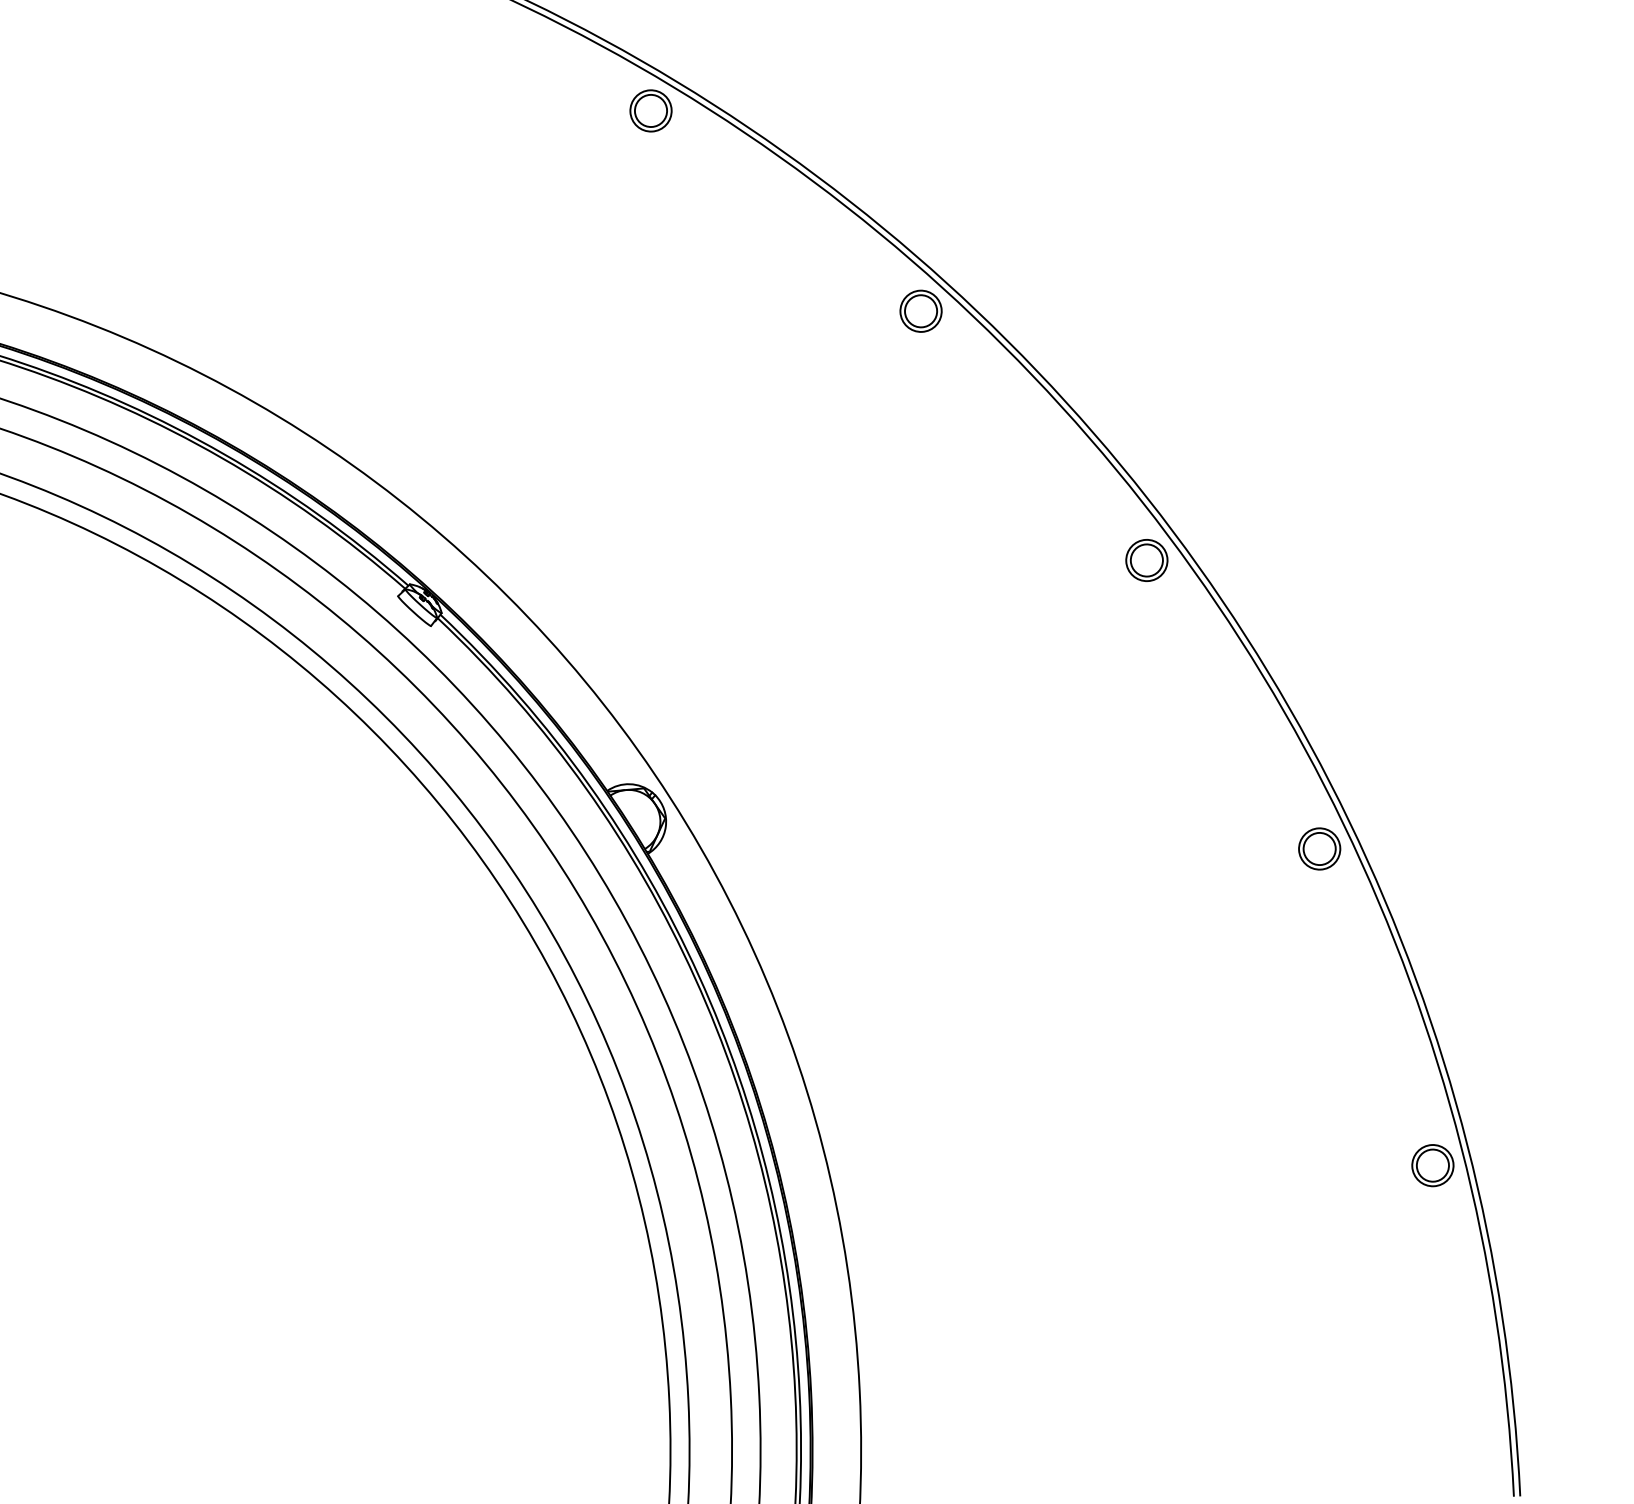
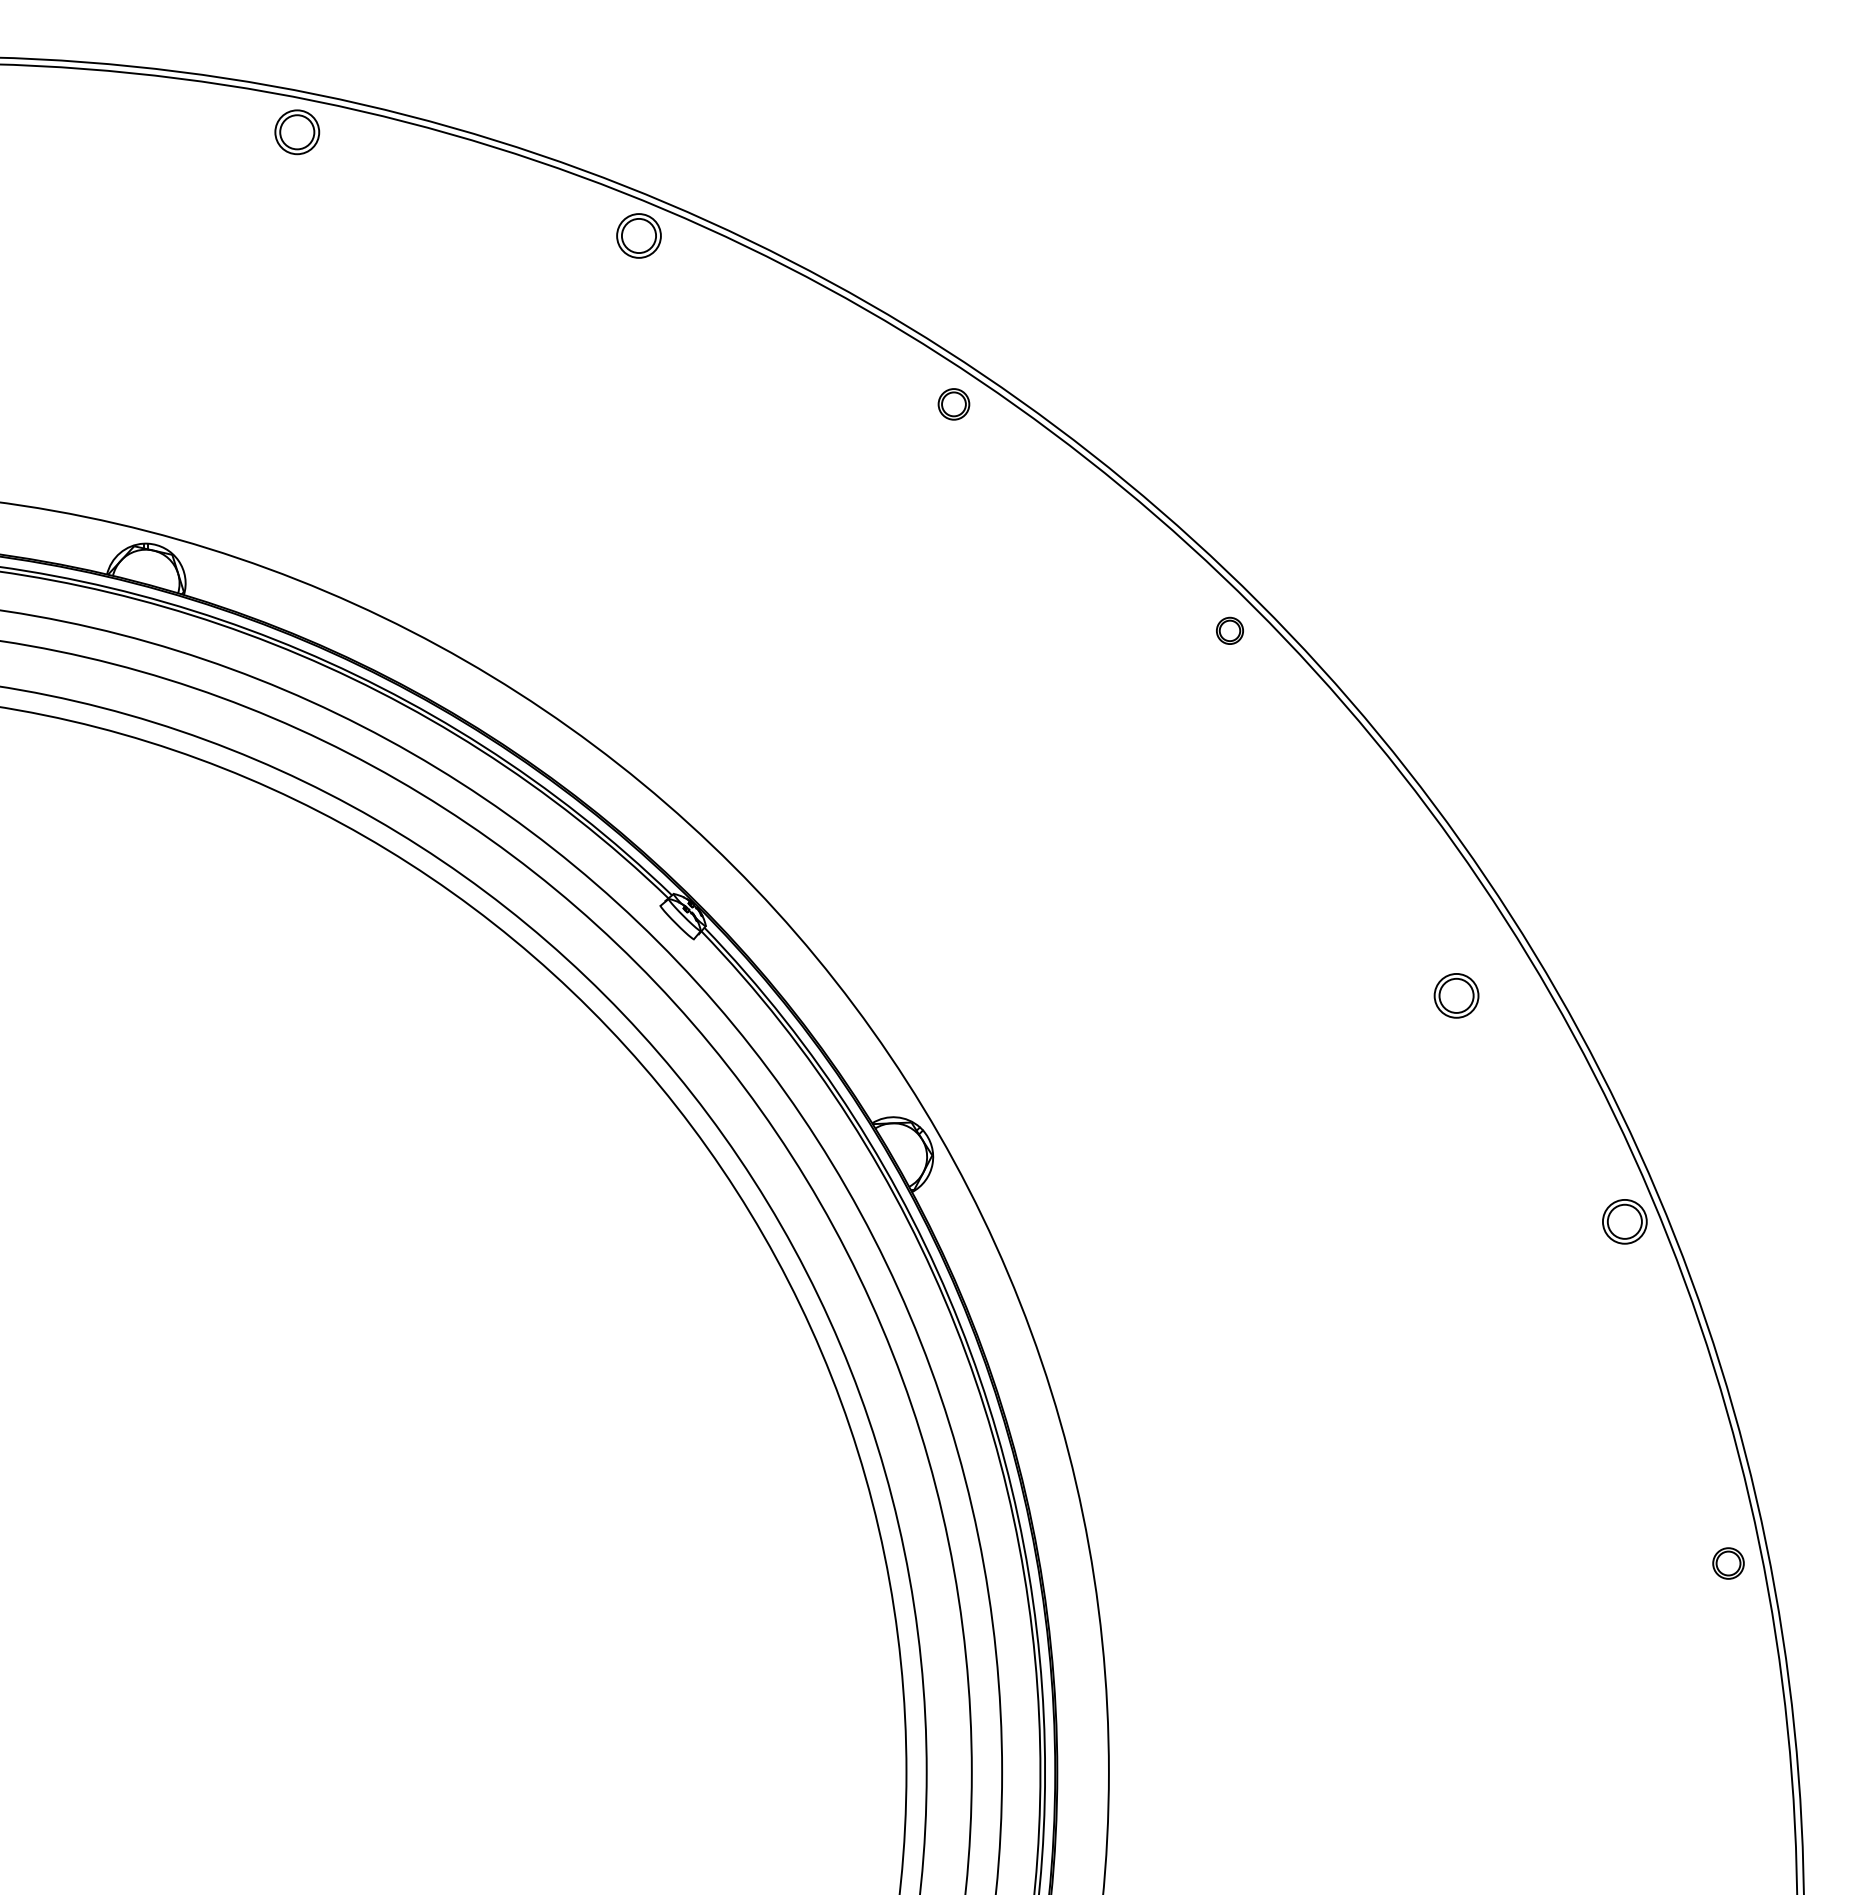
part: (650, 111) -> (953, 404), size x0.7
part: (920, 310) -> (1229, 630), size x0.6
part: (1146, 560) -> (1456, 995), moved
part: (1432, 1165) -> (1728, 1563), size x0.7

